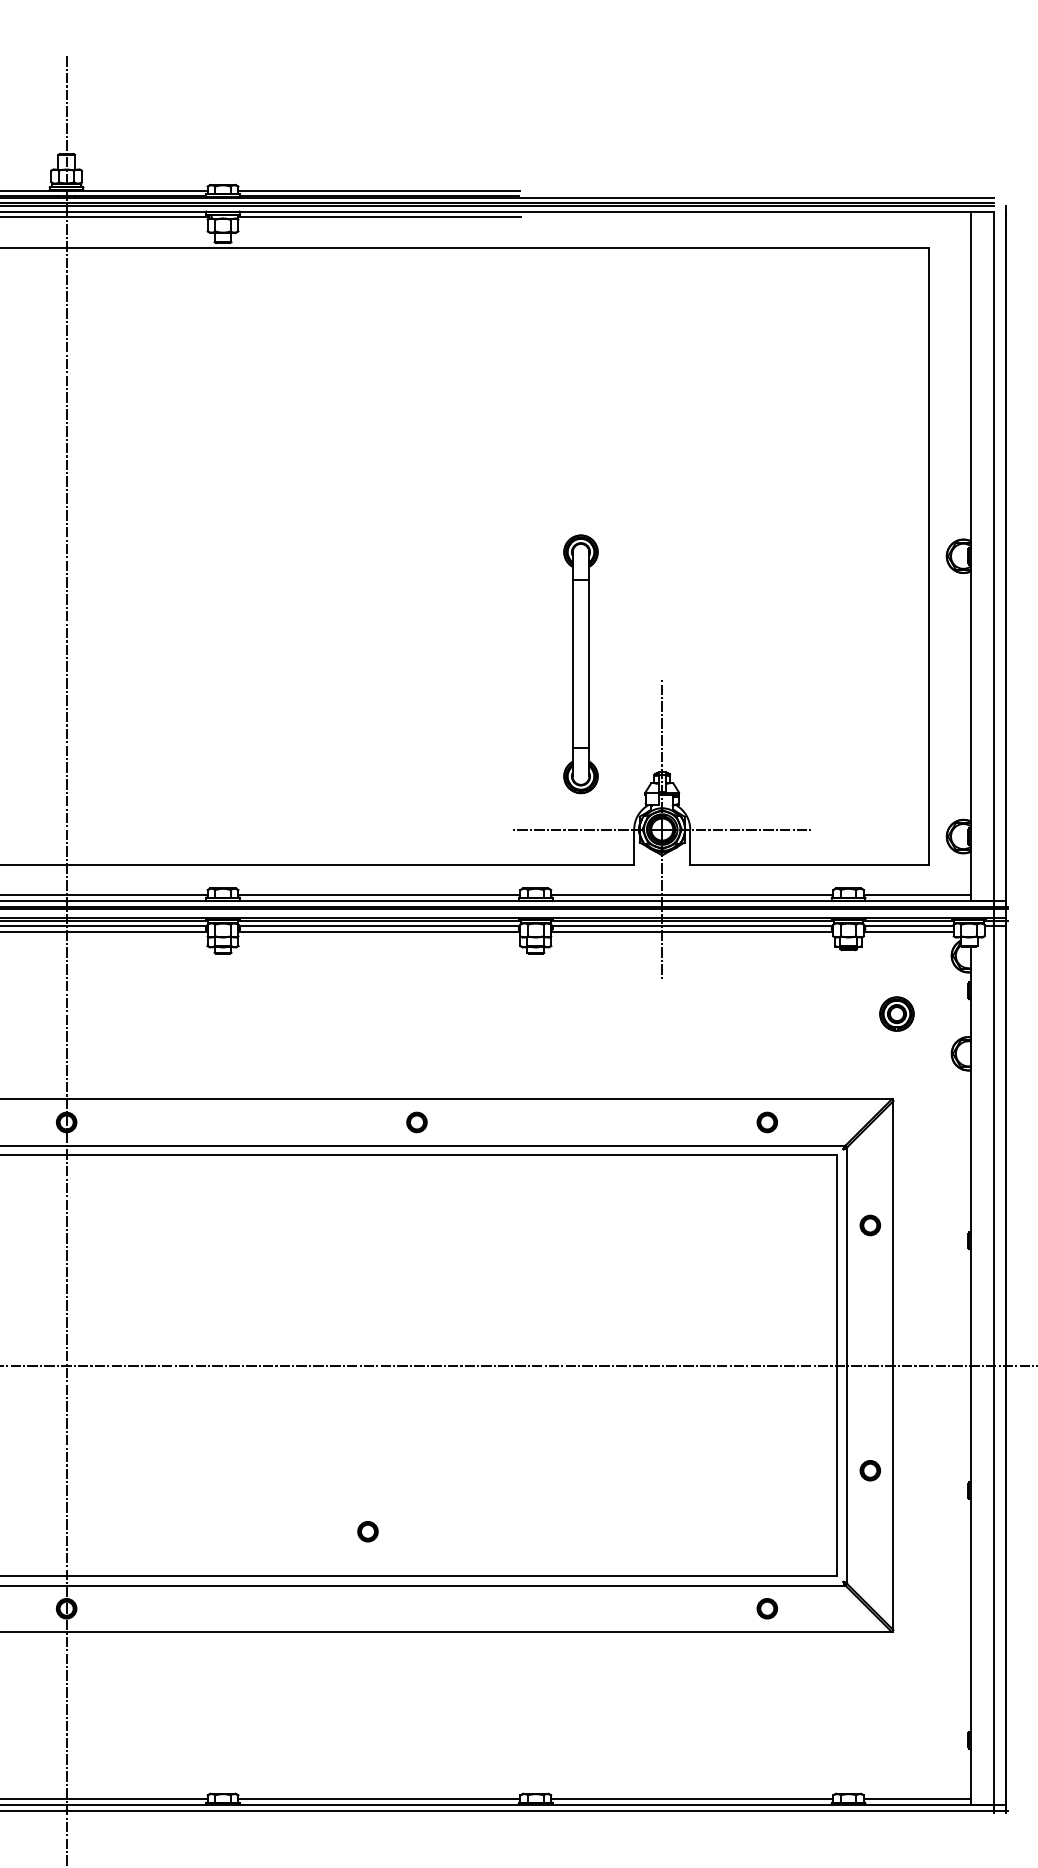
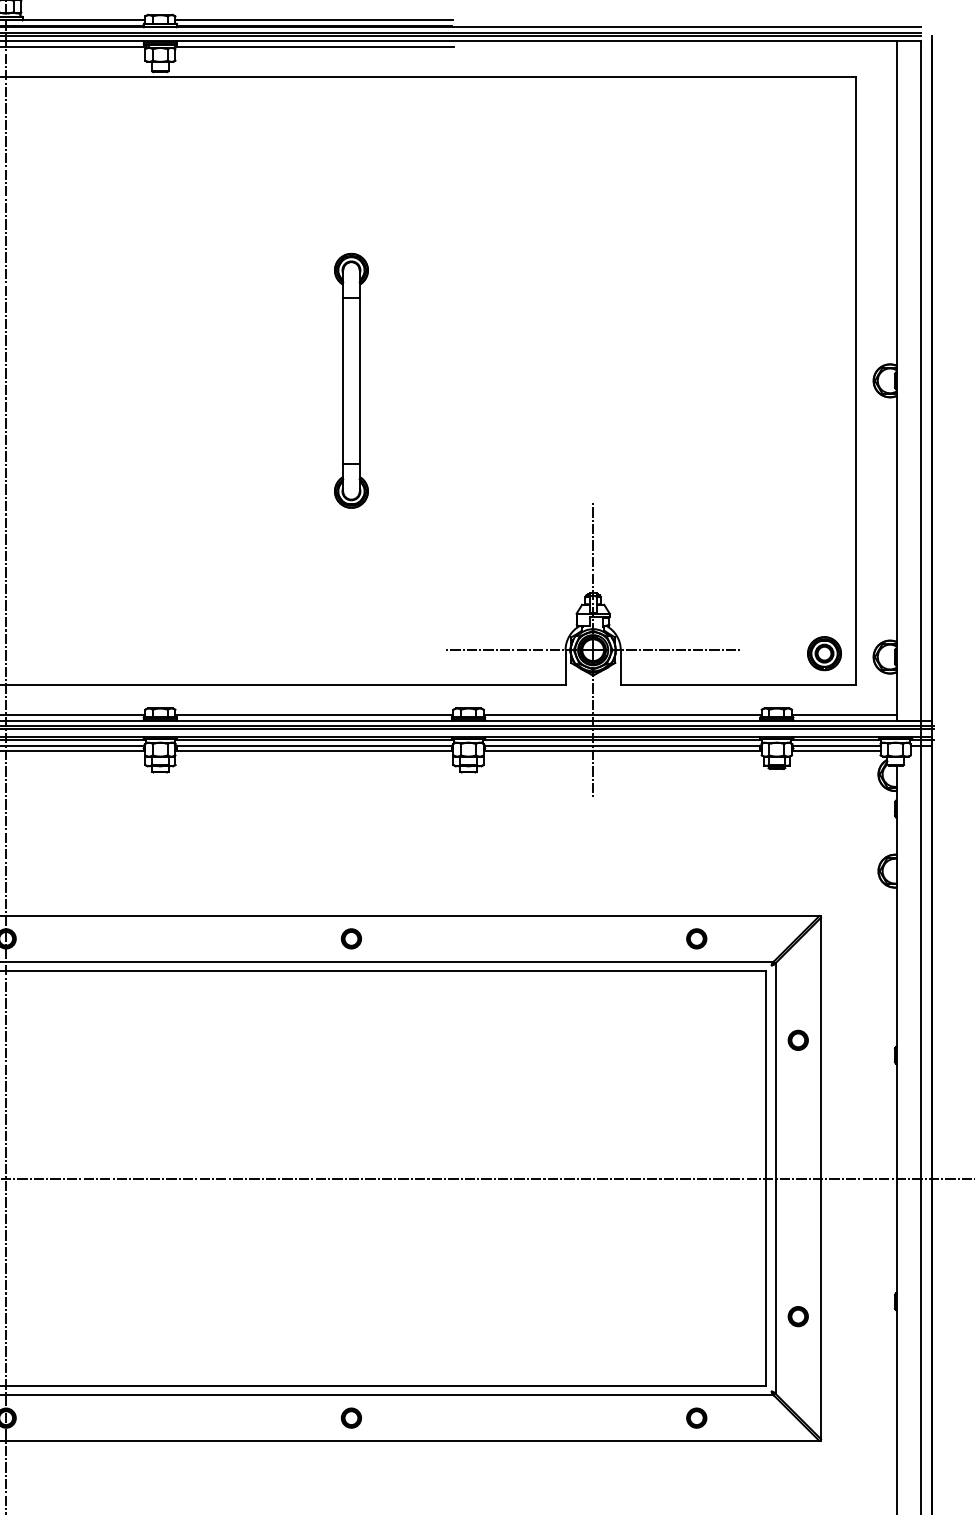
part: (580, 664) -> (350, 381), moved
part: (896, 1013) -> (824, 653), moved
part: (869, 1470) -> (797, 1316), moved
part: (367, 1531) -> (350, 1417), moved

